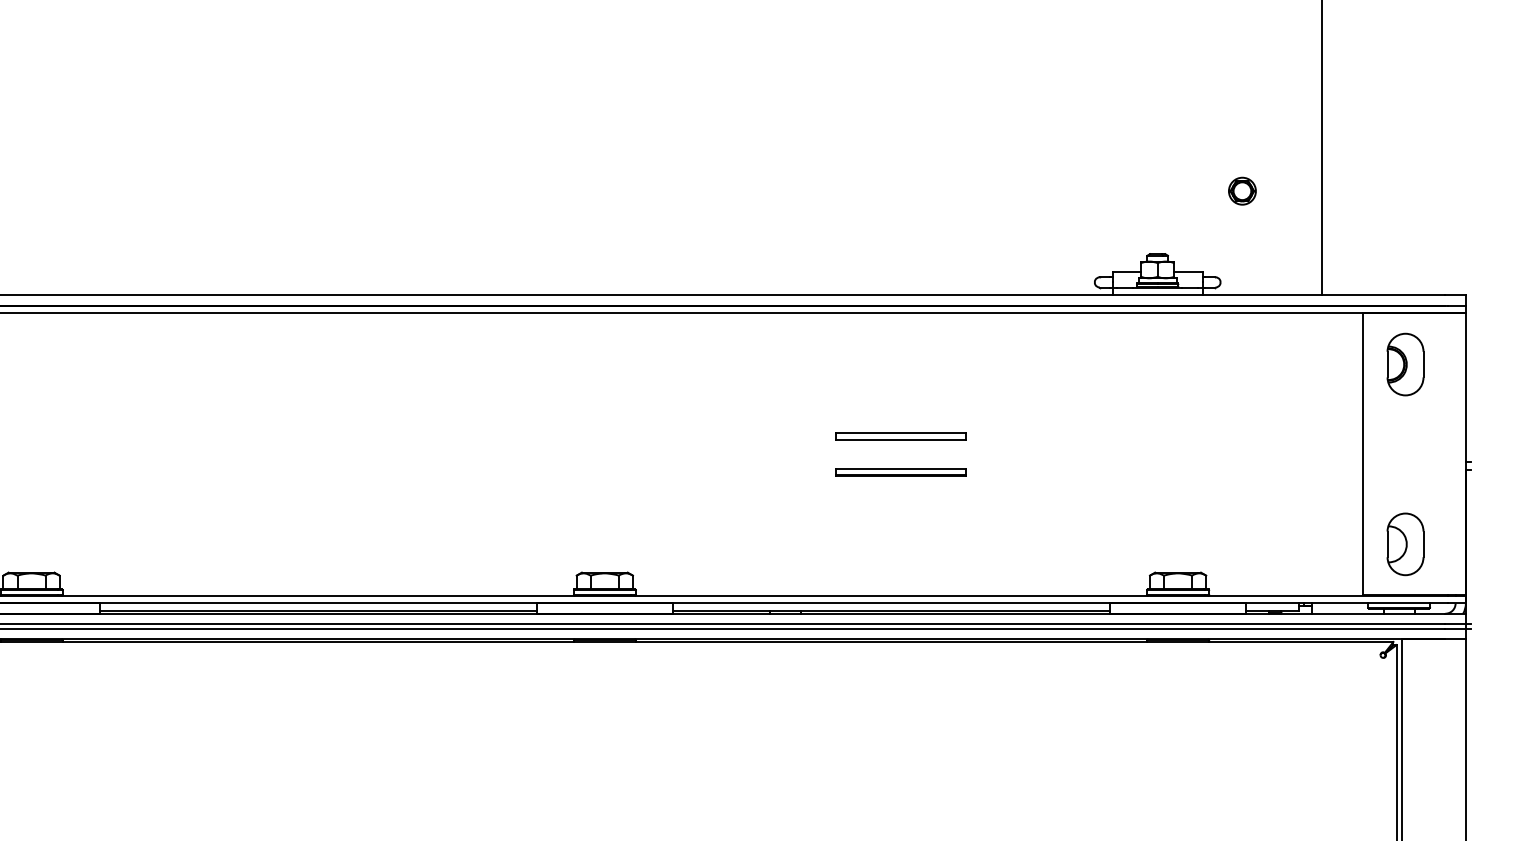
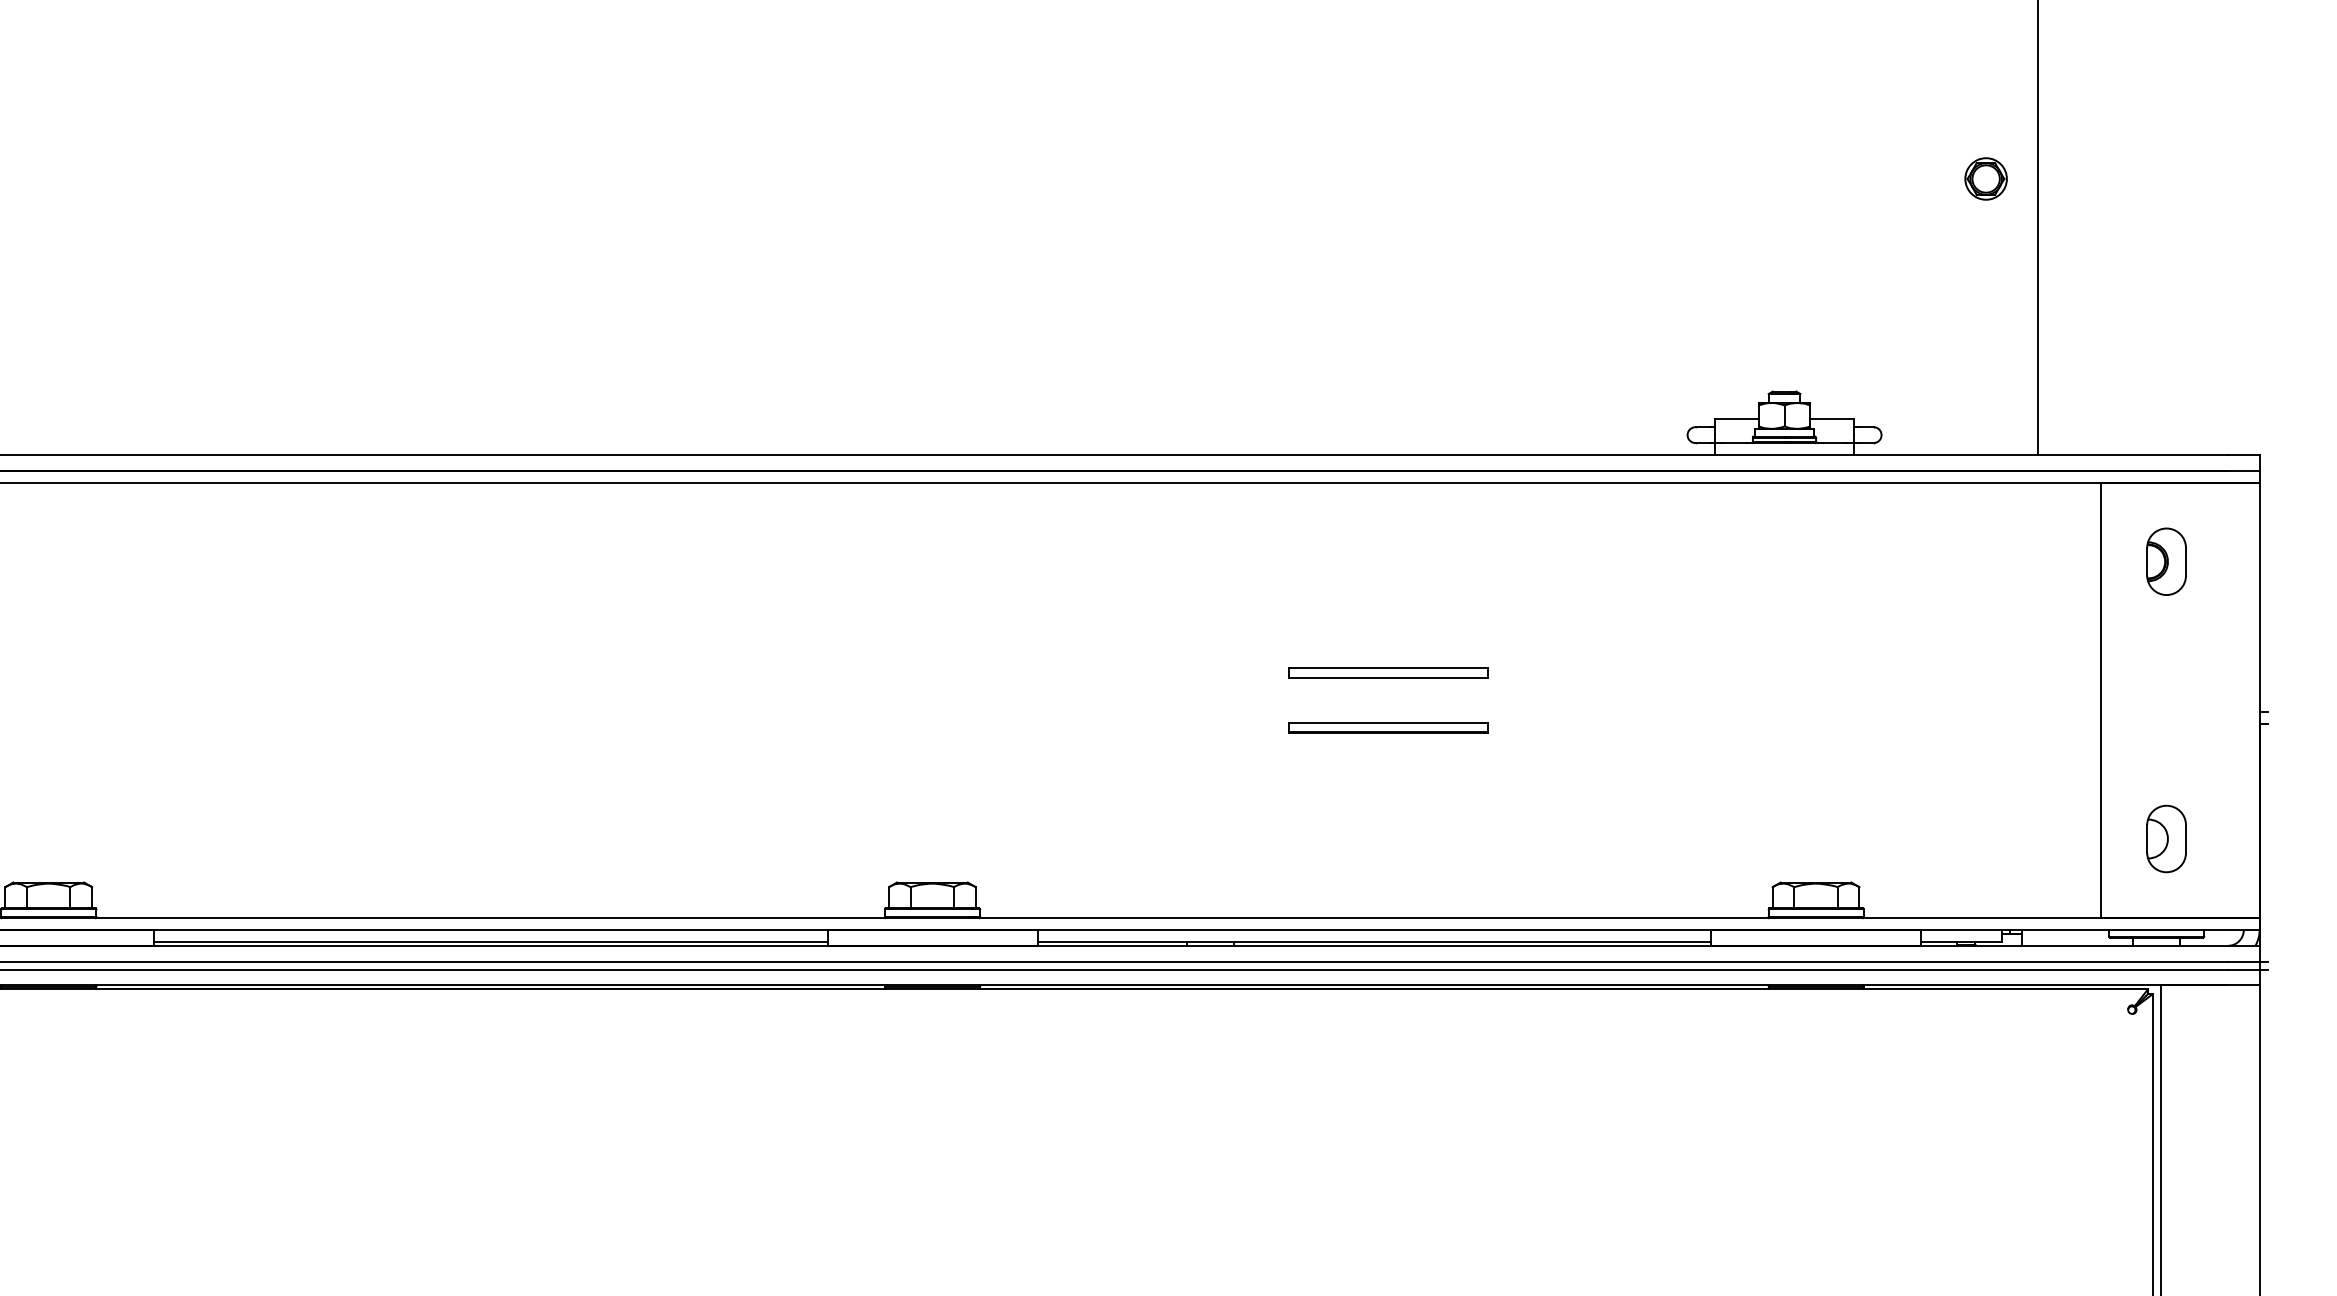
part: (1242, 190) -> (1986, 177), moved
part: (1405, 364) -> (2166, 561), size x0.7
part: (1405, 544) -> (2166, 839), size x0.7

